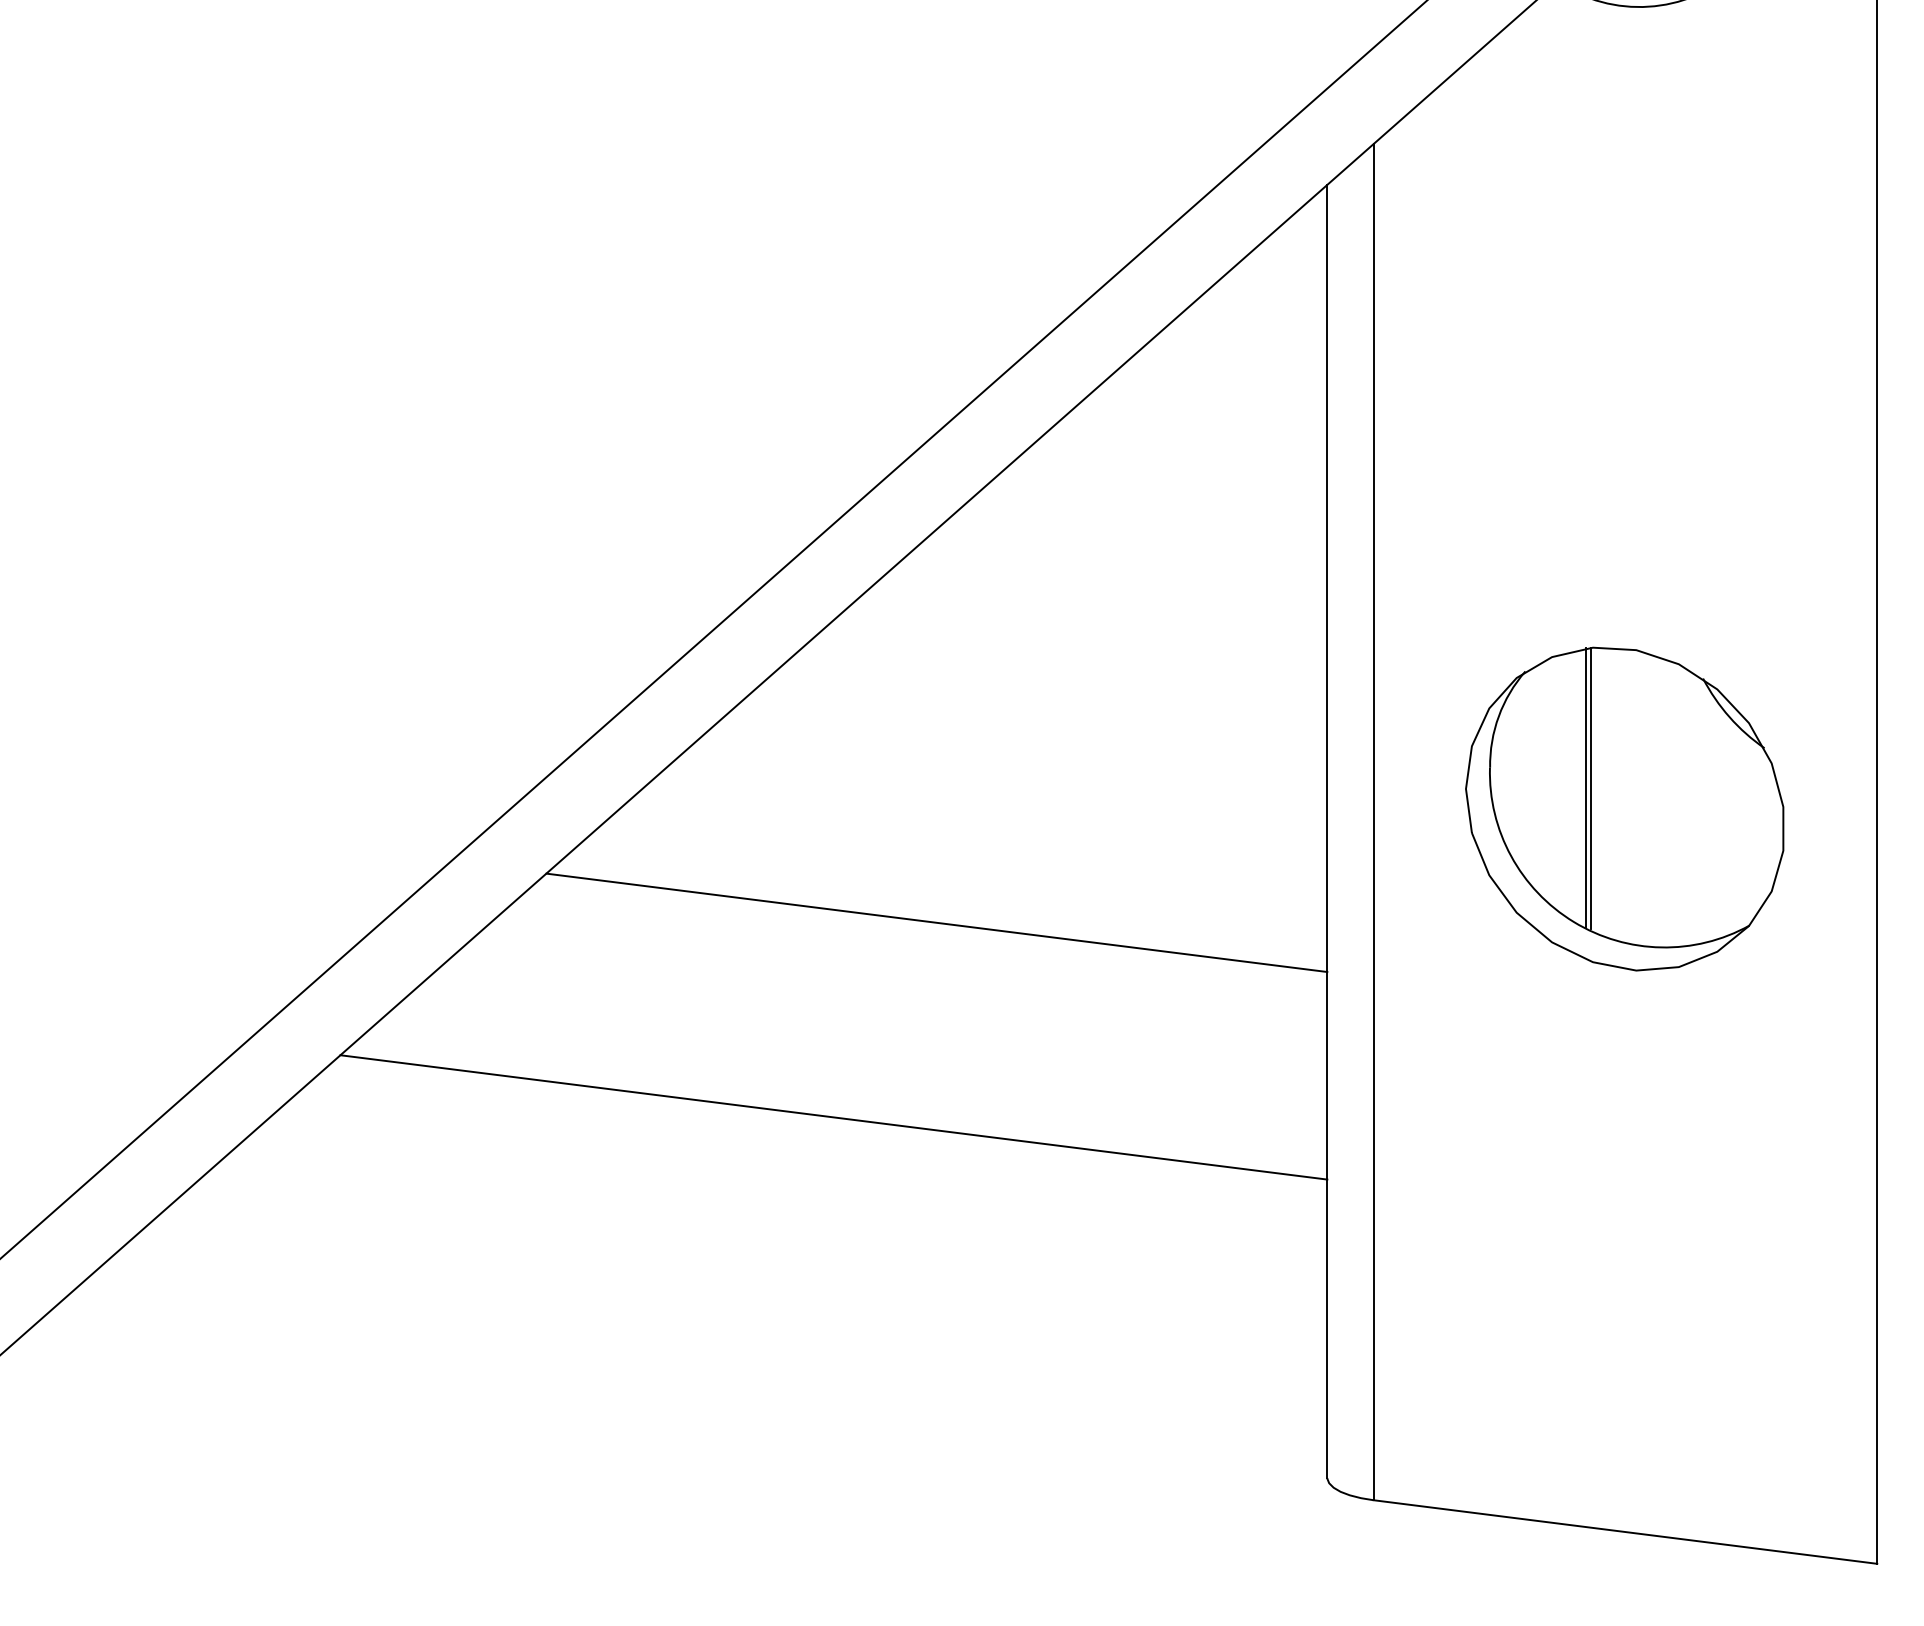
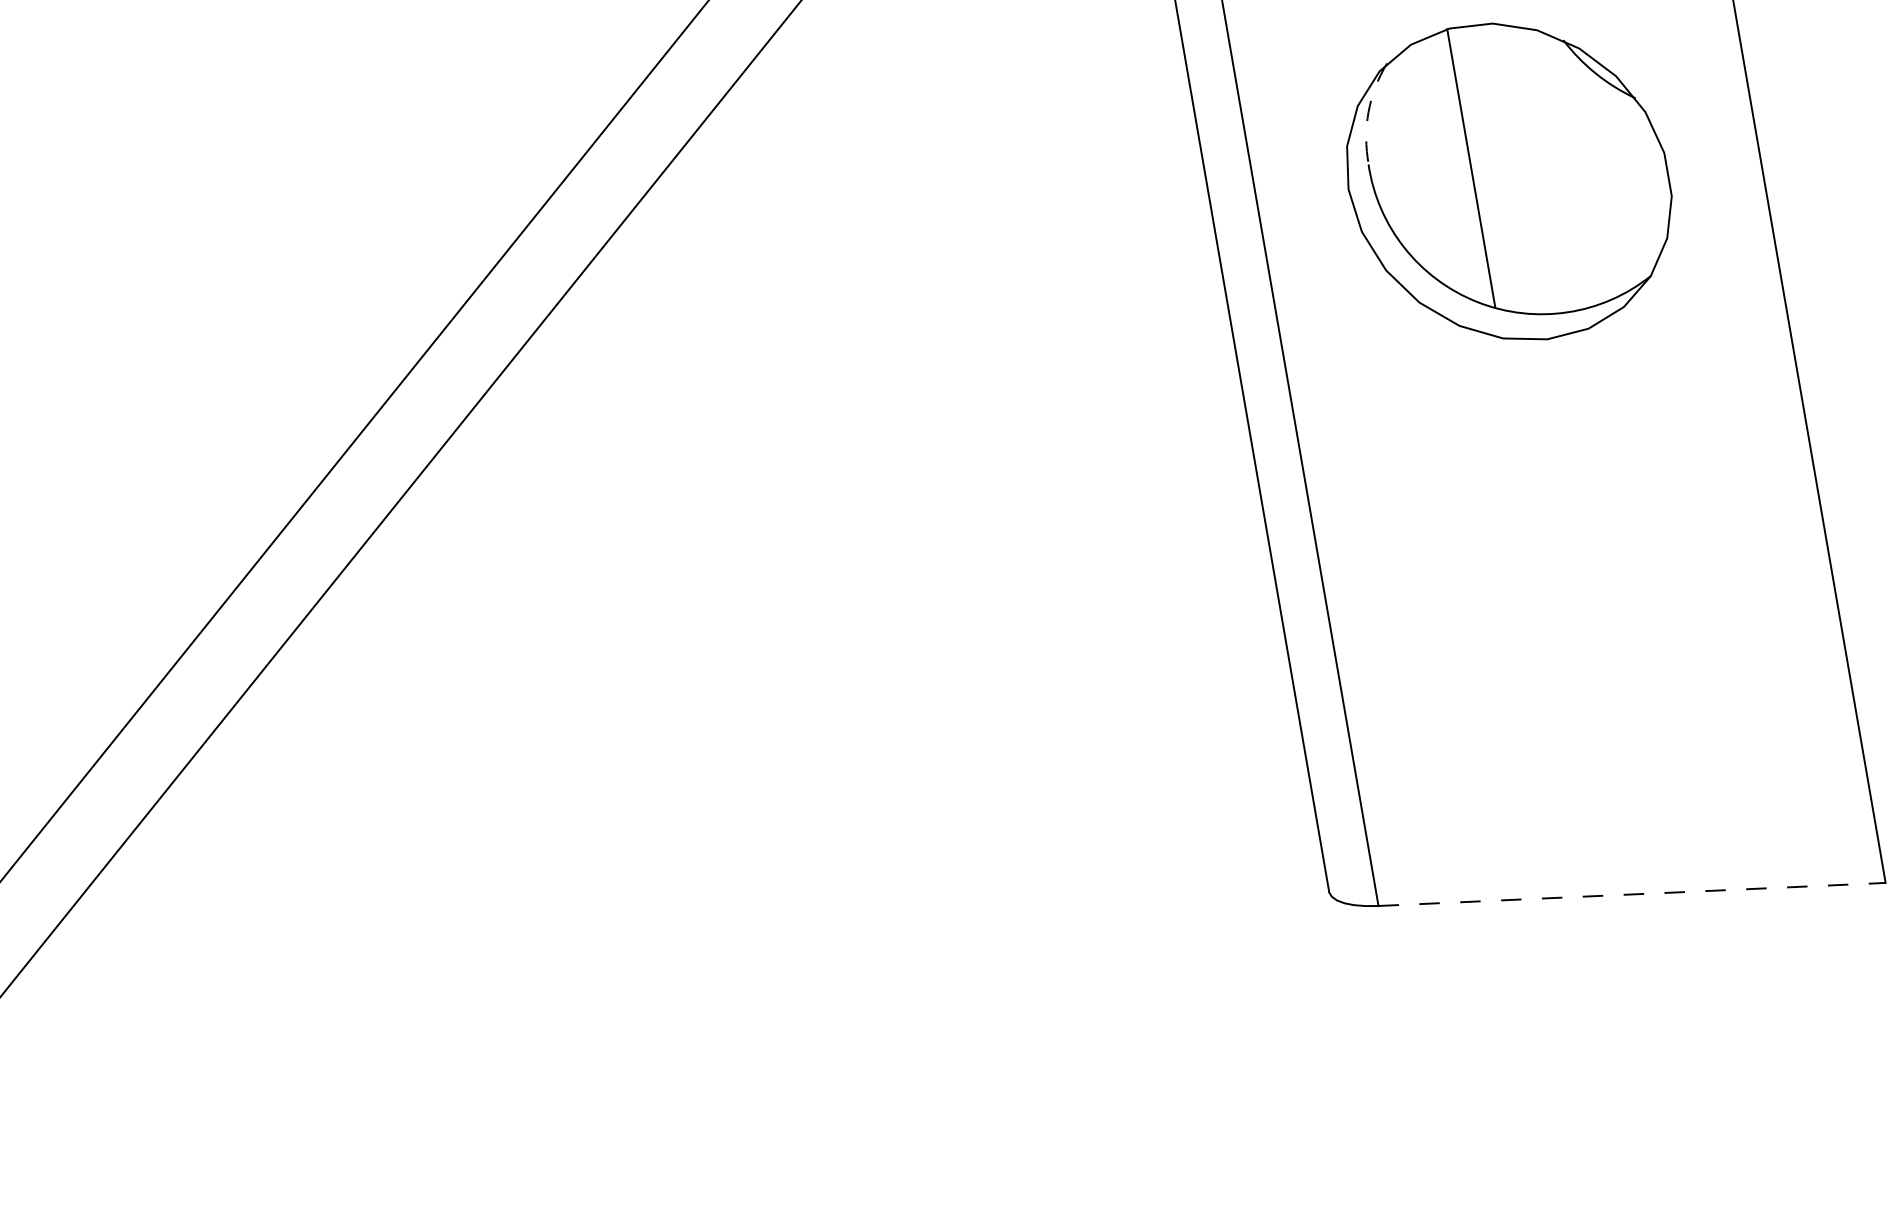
arc: (1498, 716) -> (1368, 112), solid -> dashed
line: (1586, 787) -> (1467, 167), removed
line: (936, 922) -> (849, 411), removed
line: (833, 1117) -> (781, 620), removed
line: (1625, 1532) -> (1632, 894), solid -> dashed

